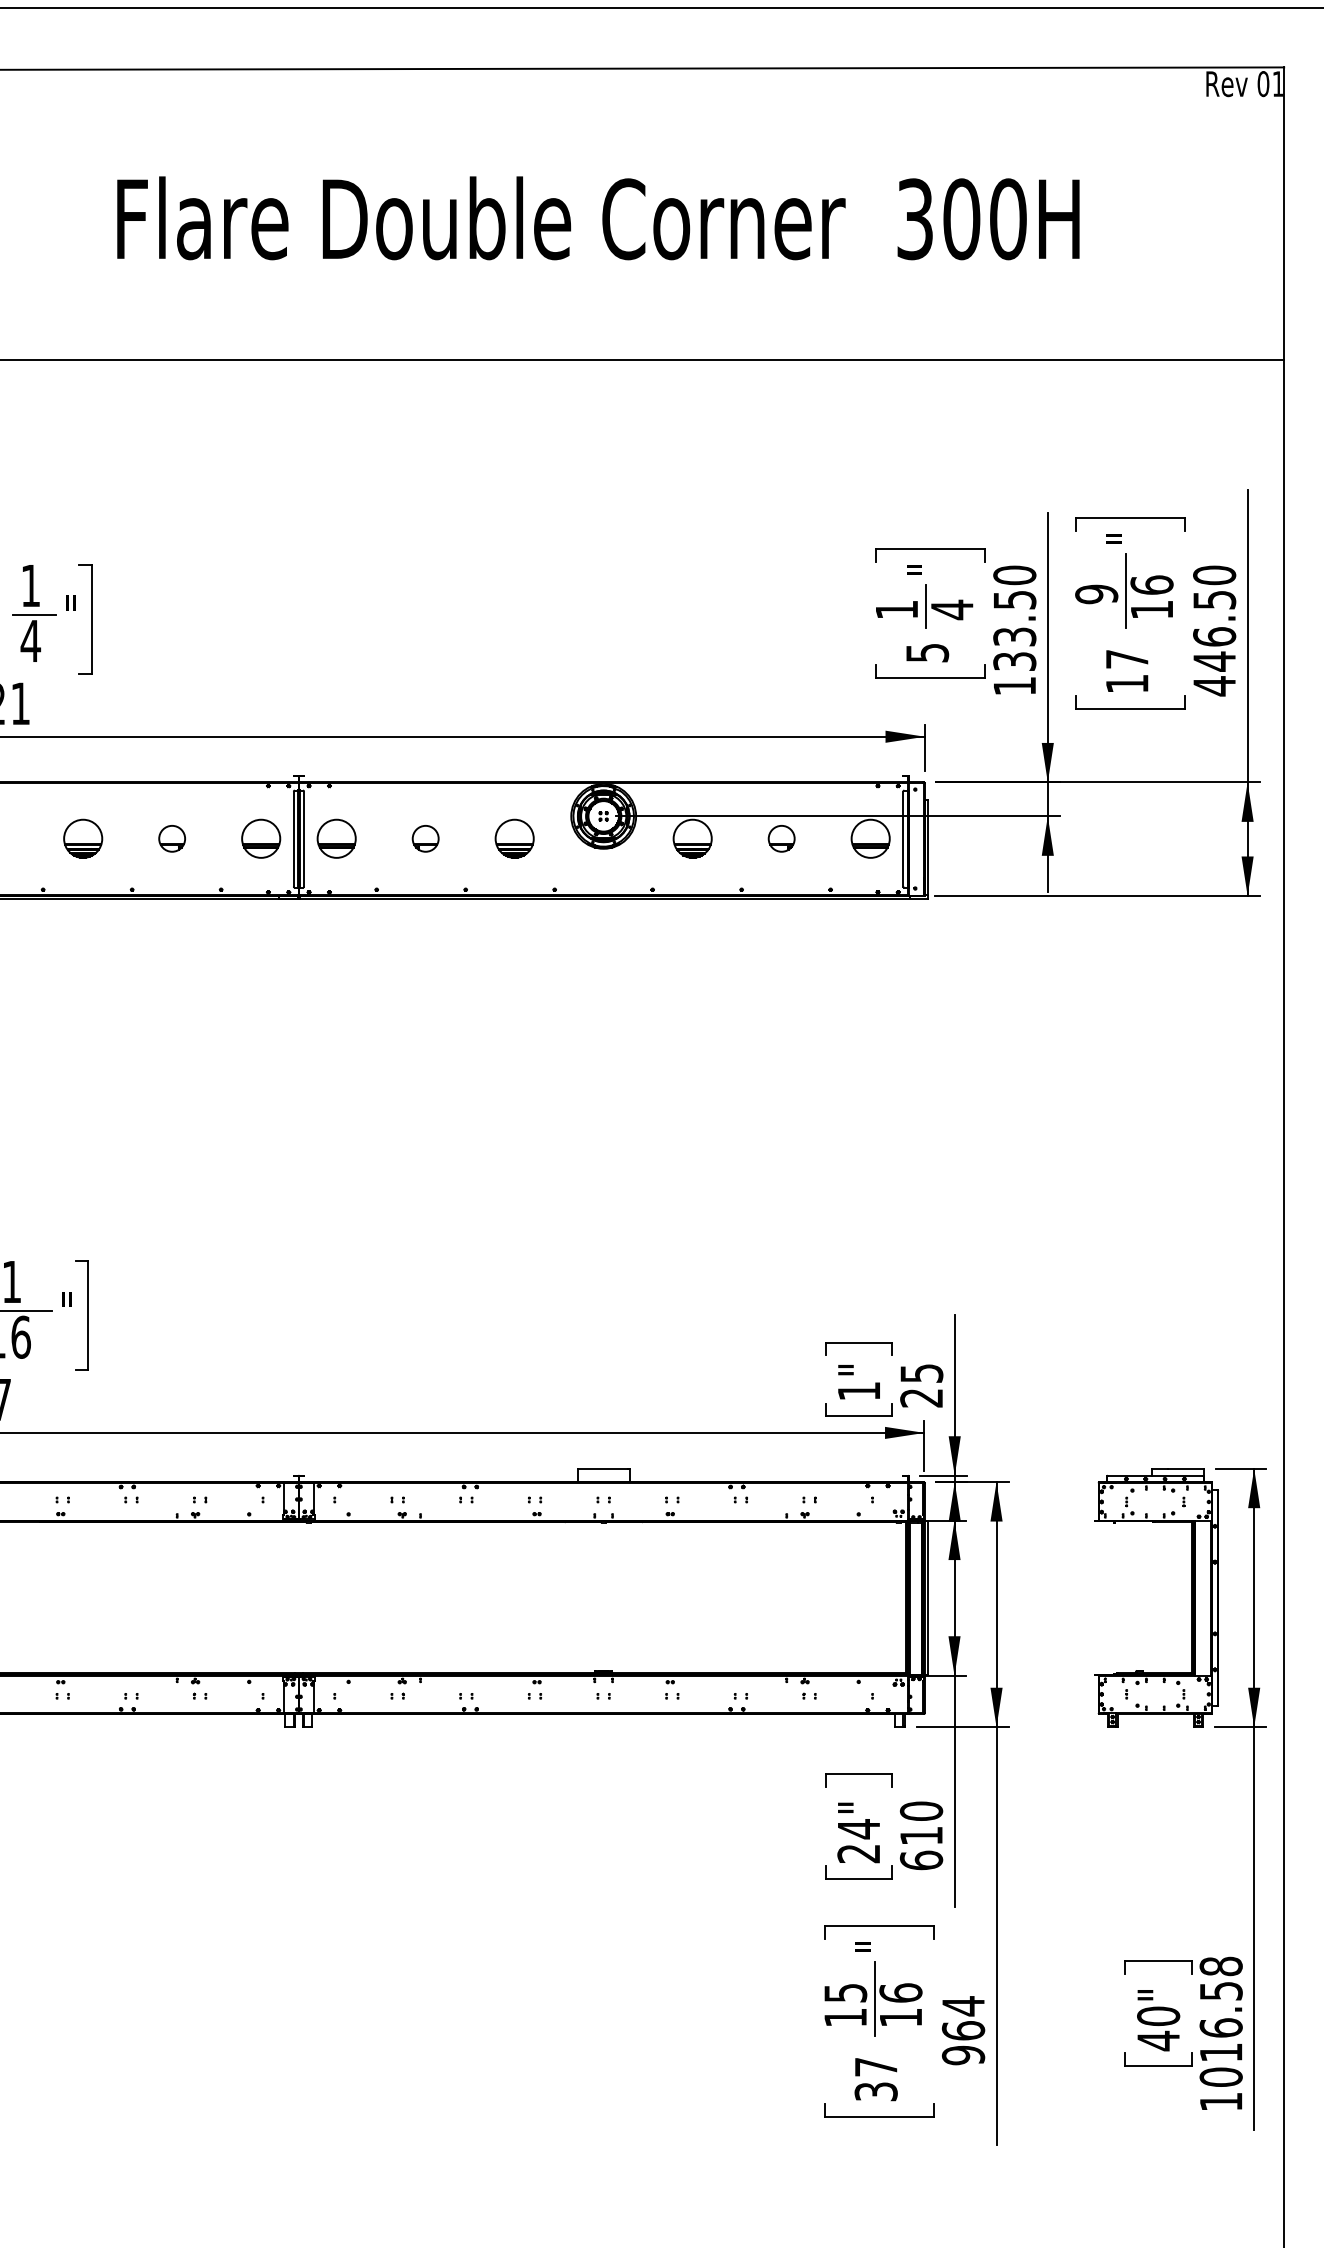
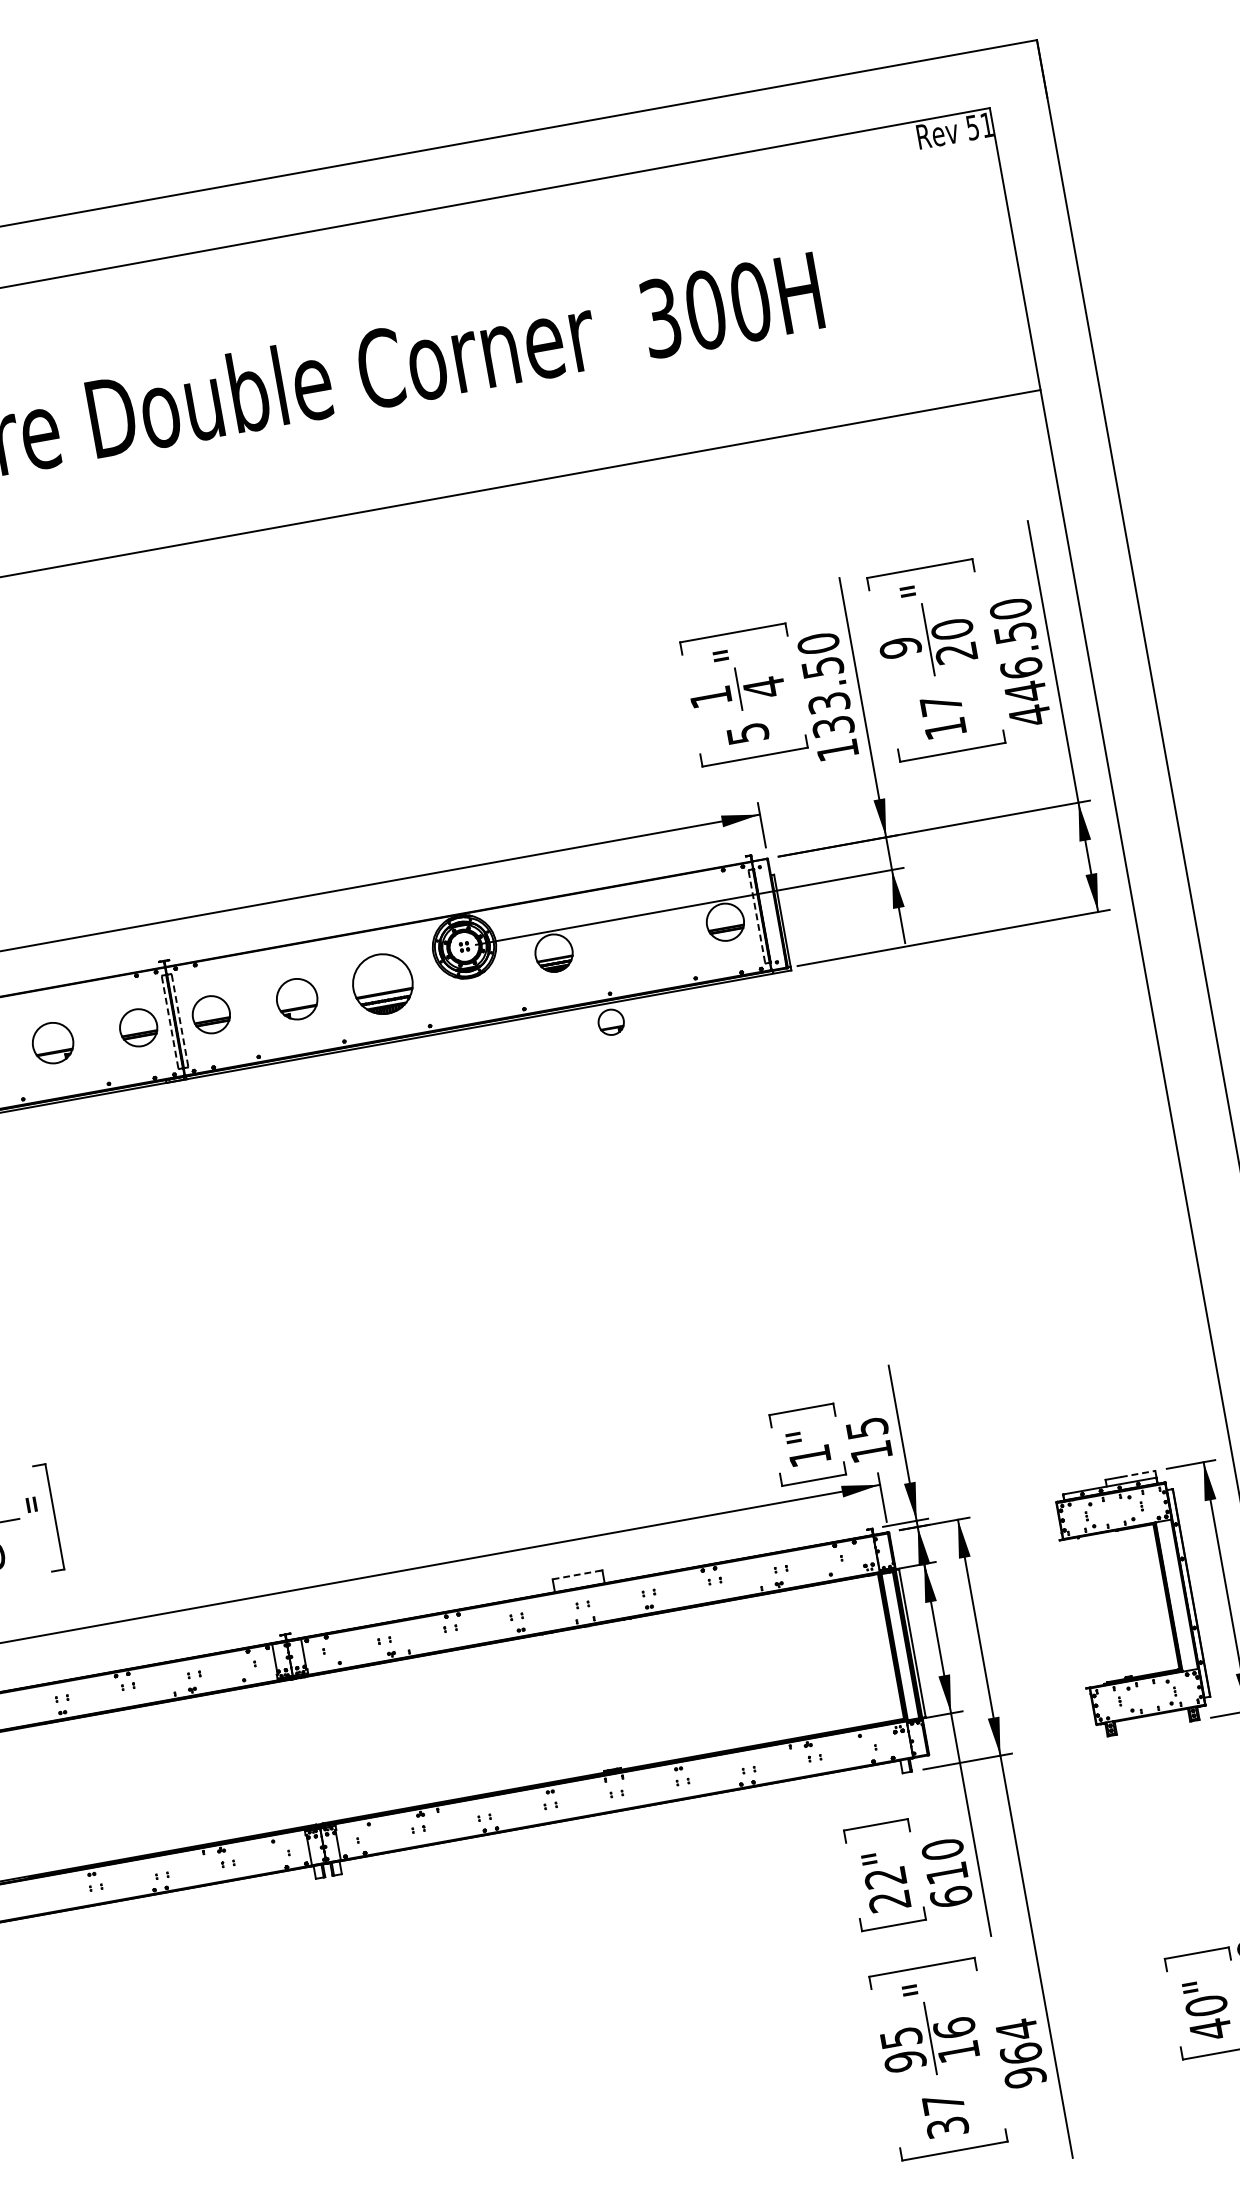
text: (1263, 84) -> (972, 128), 01 -> 51
text: (1151, 597) -> (953, 641), 16 -> 20
part: (171, 838) -> (52, 1043), size x1.6
line: (293, 838) -> (169, 1021), solid -> dashed
part: (425, 838) -> (296, 999), size x1.6
part: (514, 838) -> (382, 983), size x1.6
part: (781, 838) -> (610, 1022), moved
line: (903, 838) -> (756, 916), solid -> dashed
line: (304, 839) -> (180, 1020), solid -> dashed
text: (921, 1398) -> (871, 1452), 25 -> 15
line: (602, 1468) -> (576, 1574), solid -> dashed
line: (1186, 1468) -> (1138, 1473), solid -> dashed
text: (858, 1829) -> (885, 1878), 24" -> 22"
text: (845, 2017) -> (905, 2061), 15 -> 95

